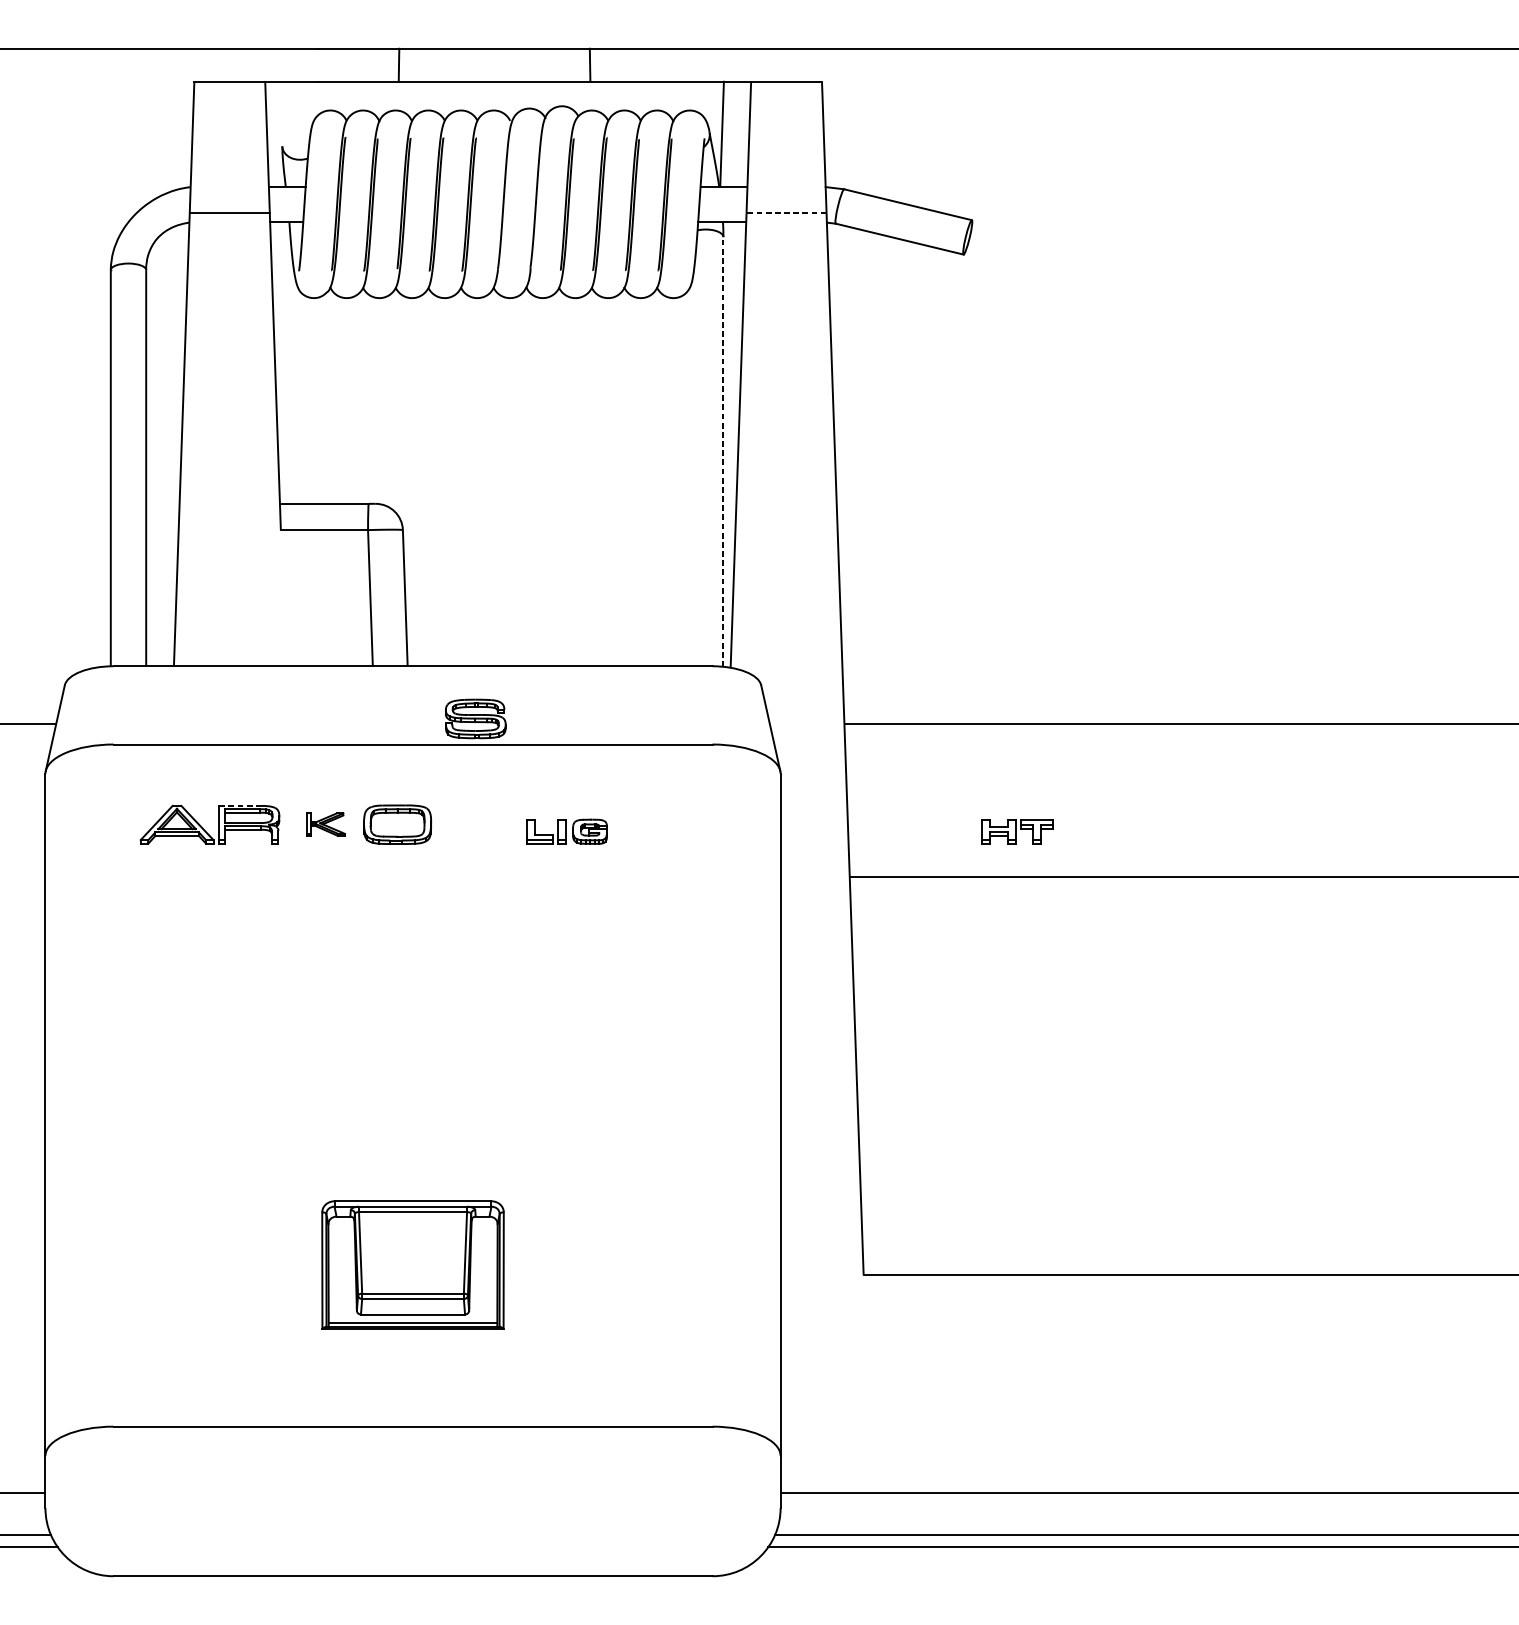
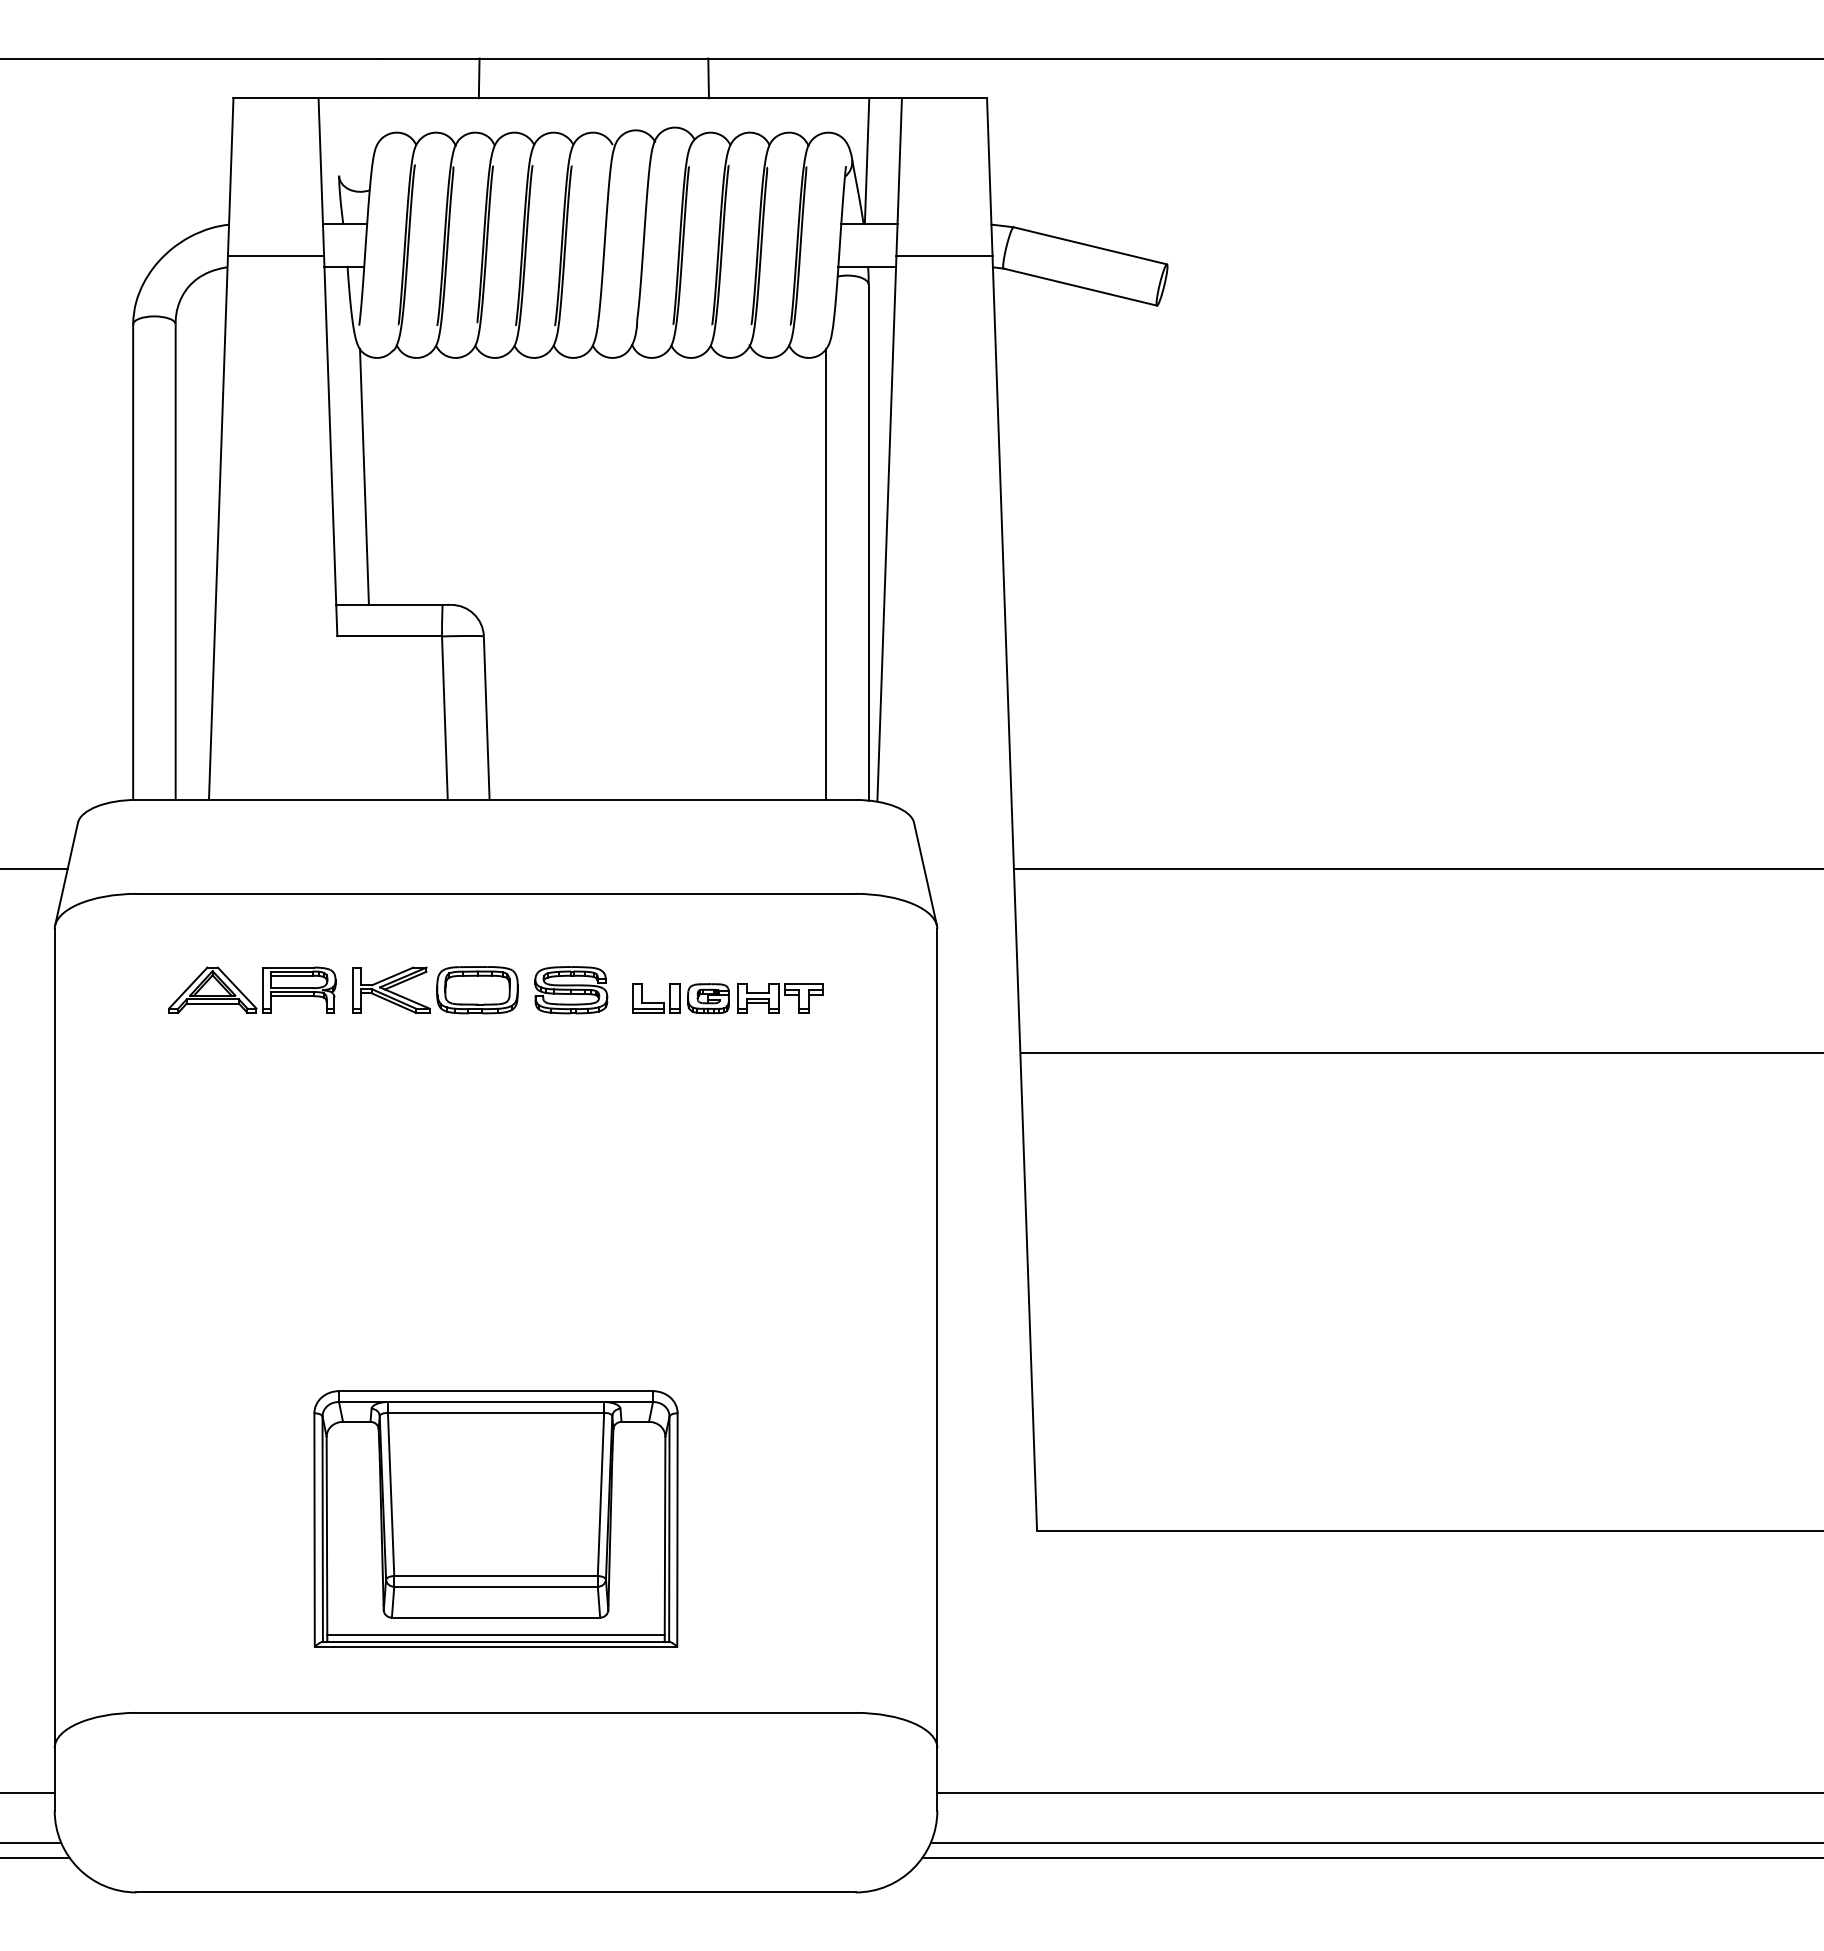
line: (786, 212) -> (944, 255), dashed -> solid
line: (303, 396) -> (364, 476), added
line: (723, 451) -> (868, 542), dashed -> solid
line: (688, 477) -> (826, 573), added
part: (475, 719) -> (571, 990), moved
line: (240, 805) -> (288, 967), dashed -> solid
part: (325, 824) -> (391, 989), size x1.67
part: (1017, 831) -> (780, 998), moved
part: (412, 1264) -> (495, 1518), size x1.67

